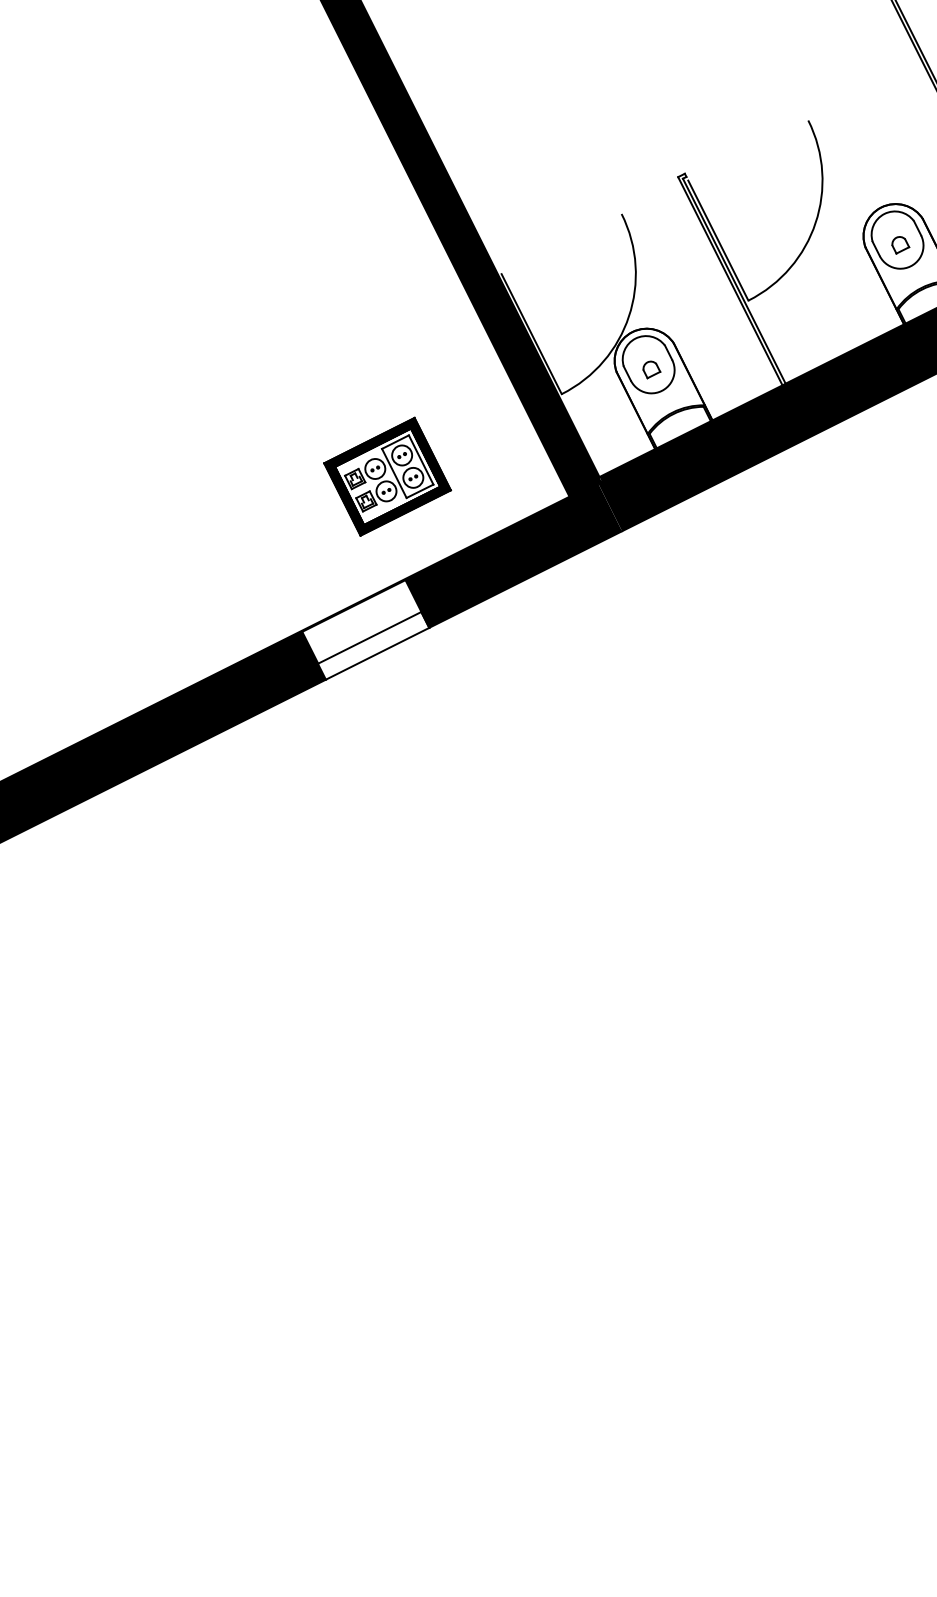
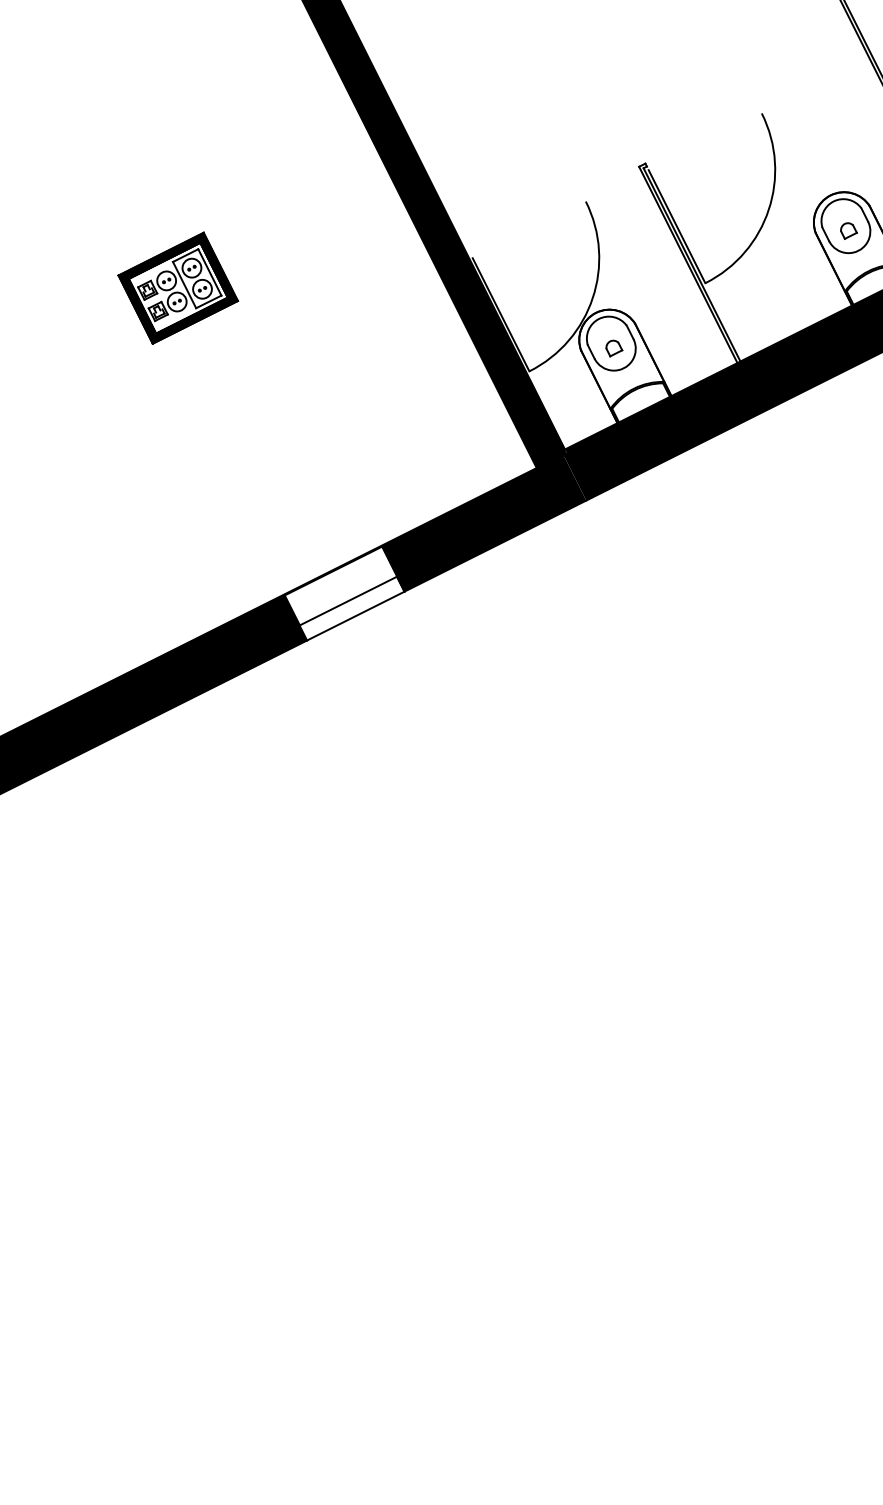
part: (387, 475) -> (178, 287), moved

